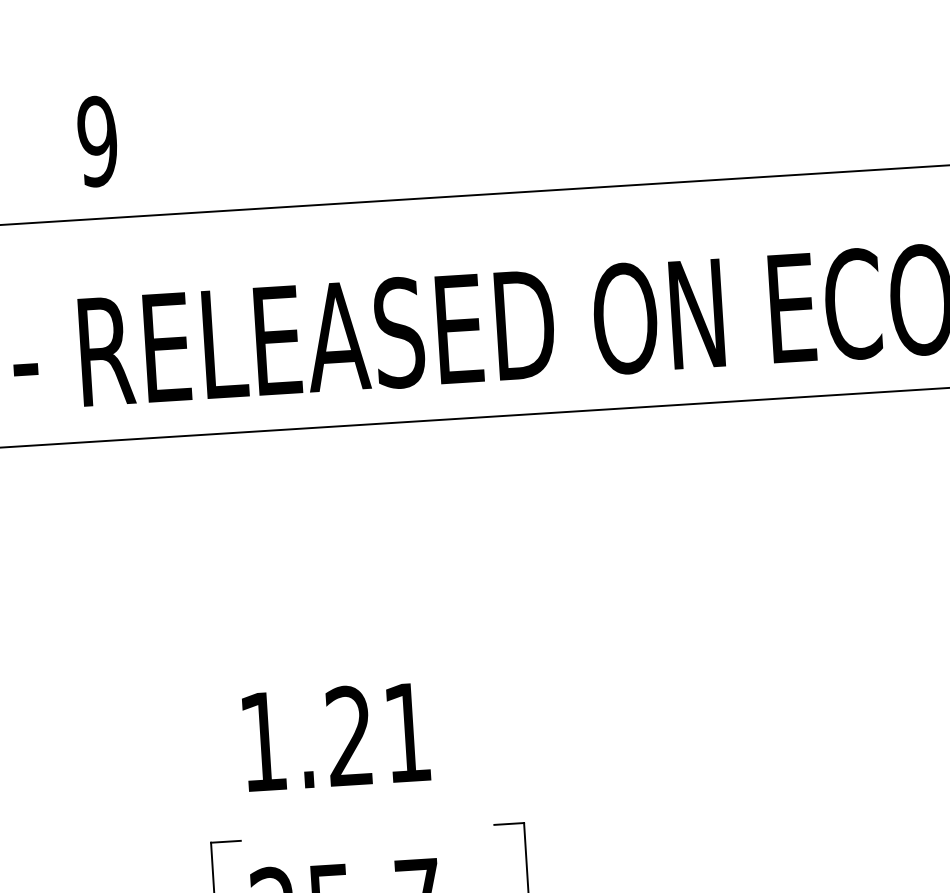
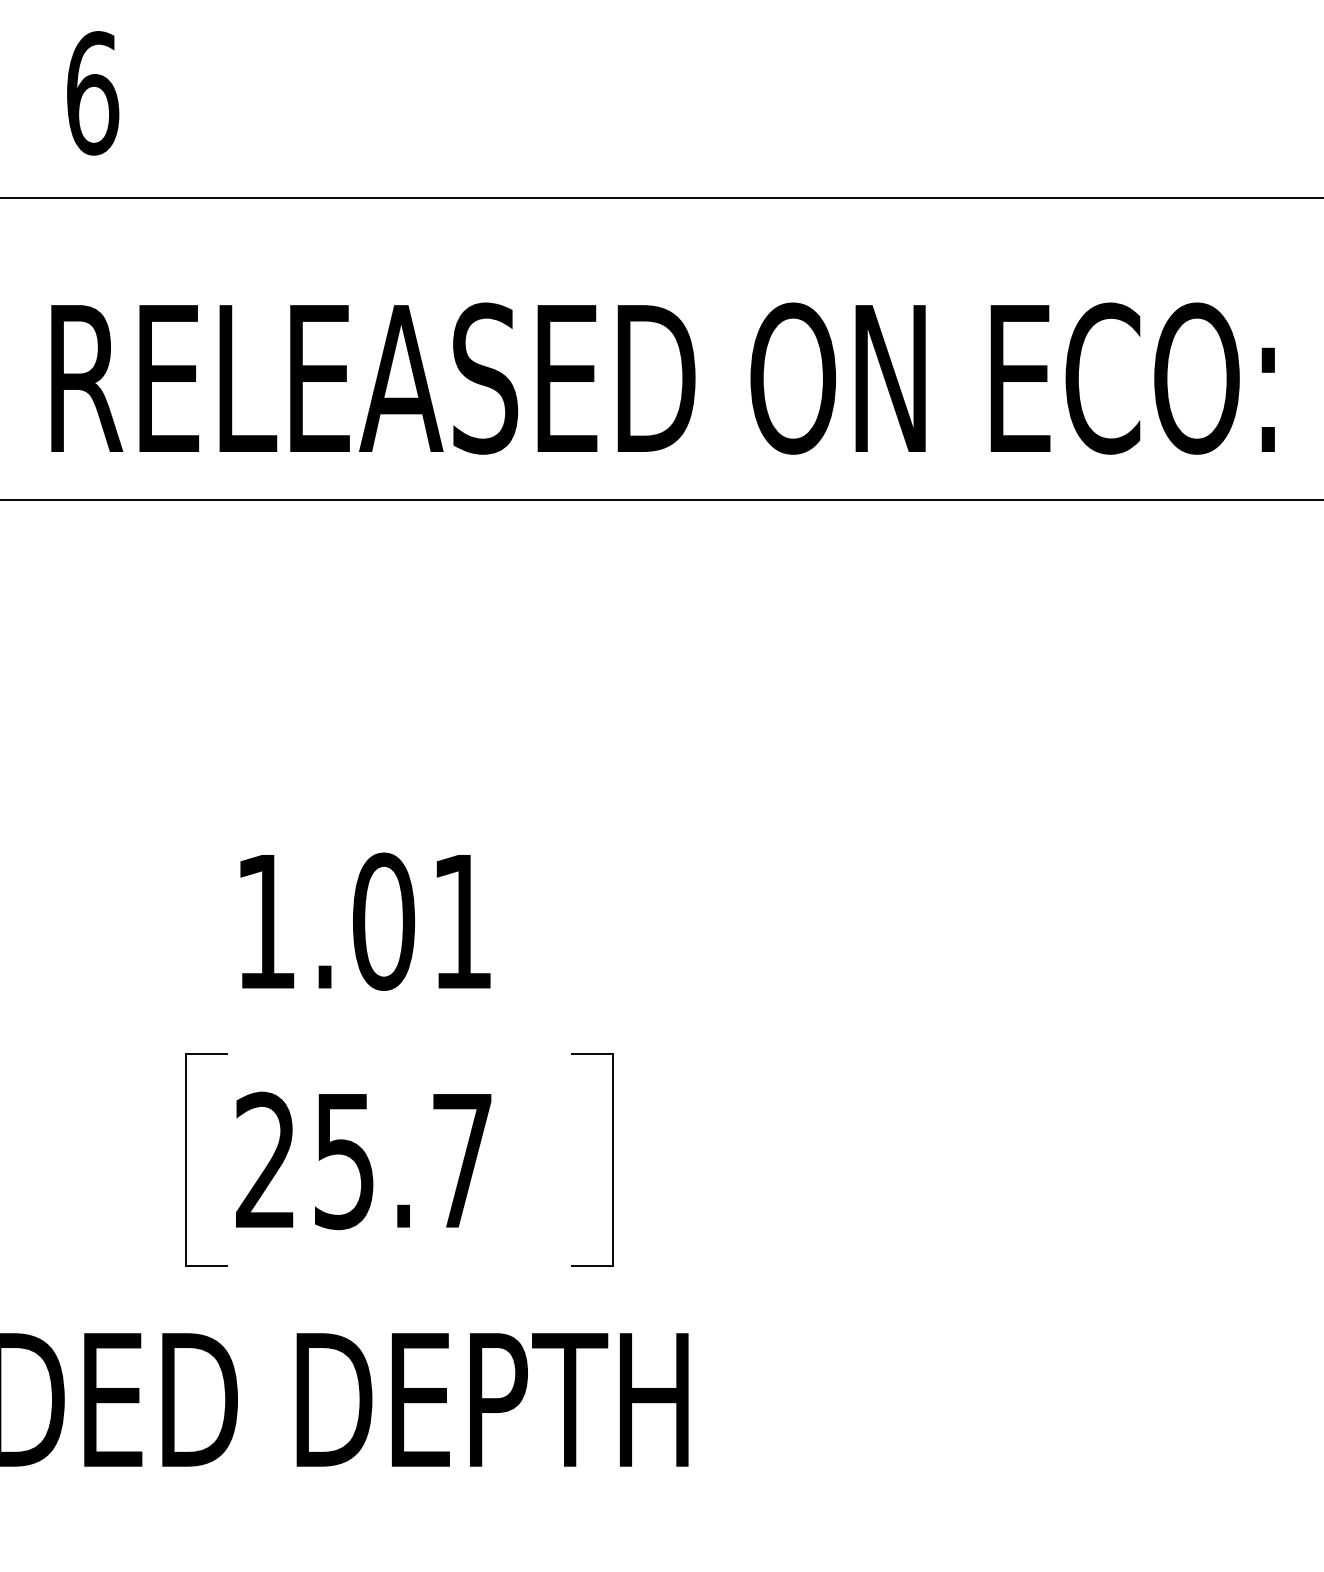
text: (97, 141) -> (92, 93), 9 -> 6
text: (350, 736) -> (384, 921), 1.21 -> 1.01

